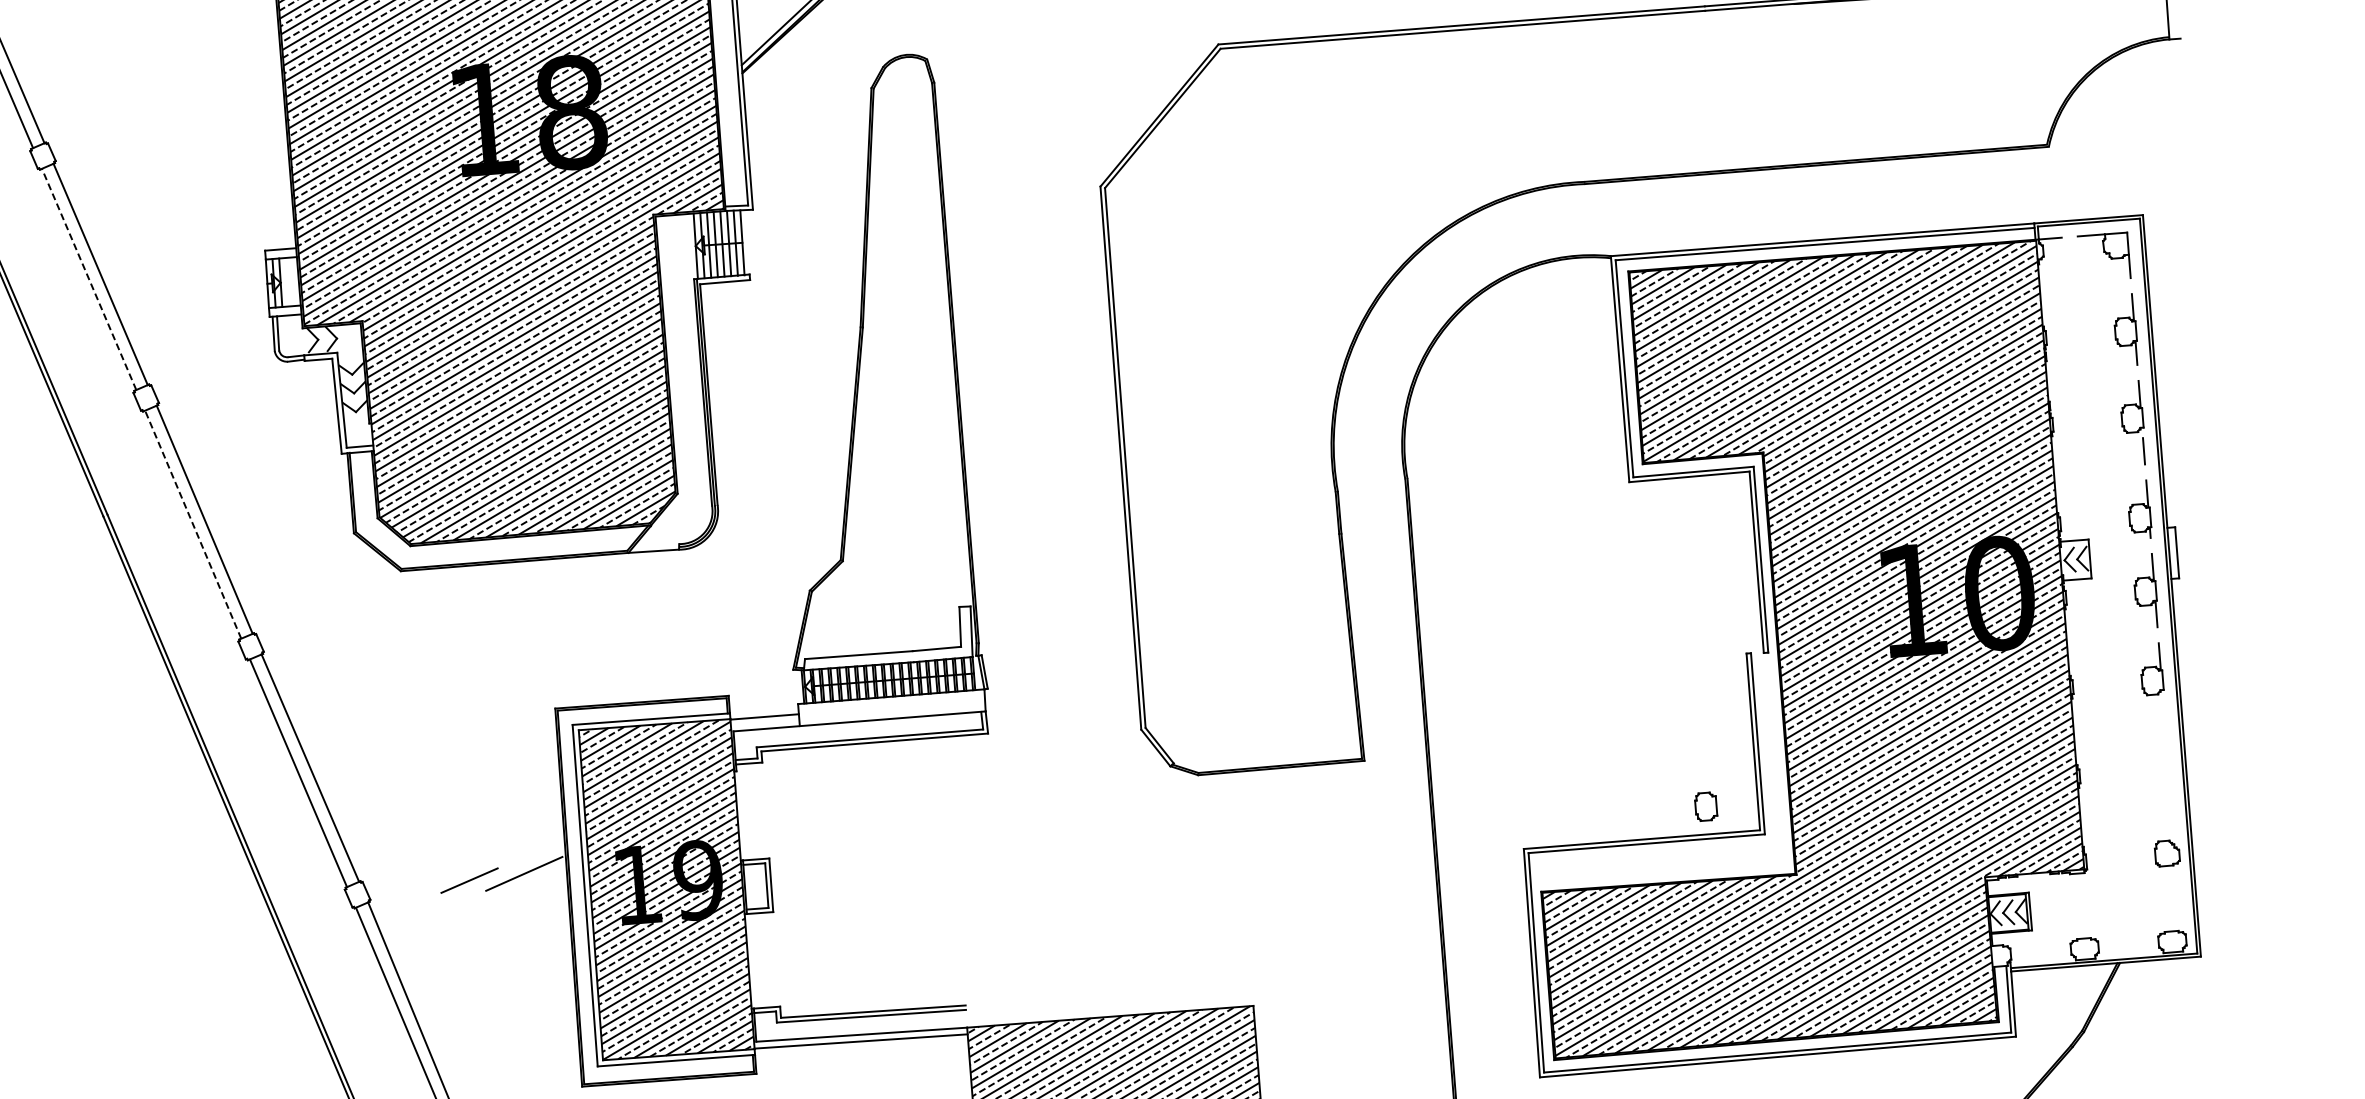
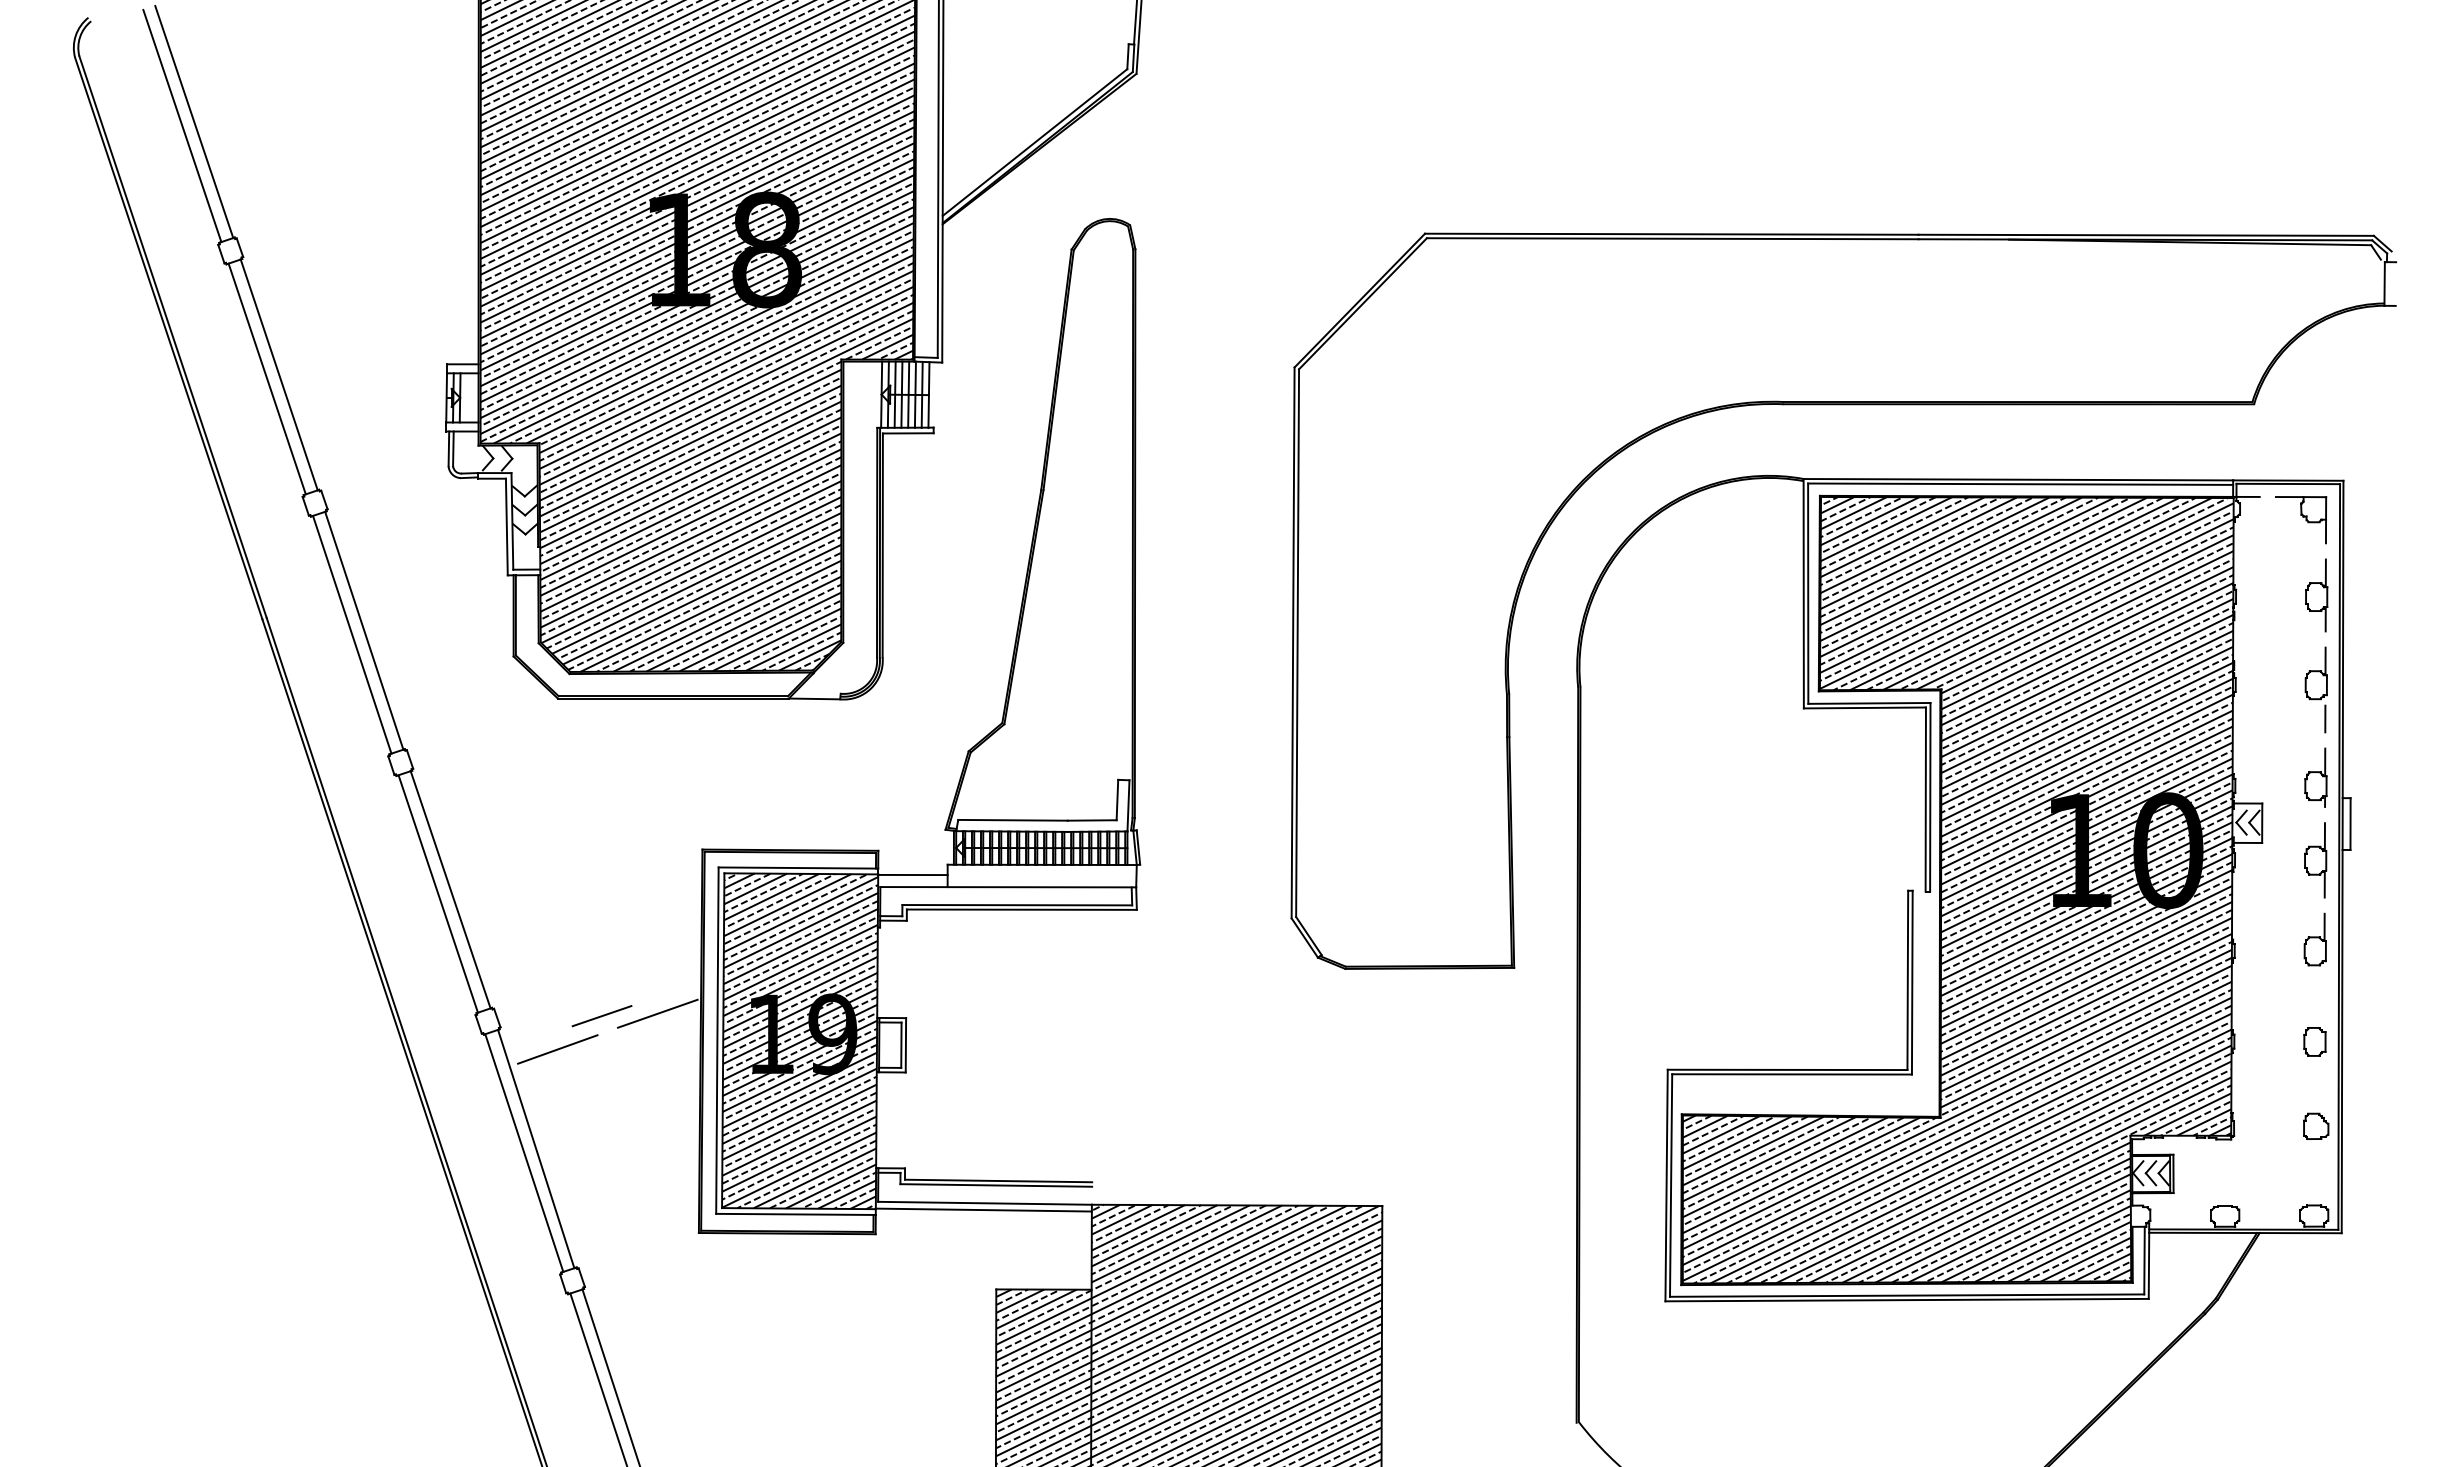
line: (89, 279) -> (267, 379), dashed -> solid
line: (193, 524) -> (352, 634), dashed -> solid
part: (1705, 806) -> (2314, 1041), moved
line: (428, 917) -> (557, 1049), added

